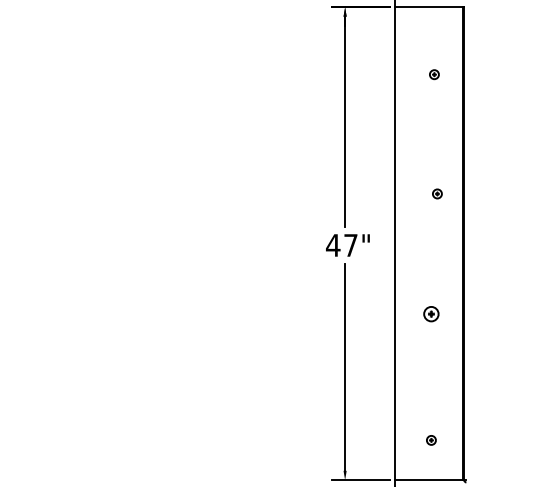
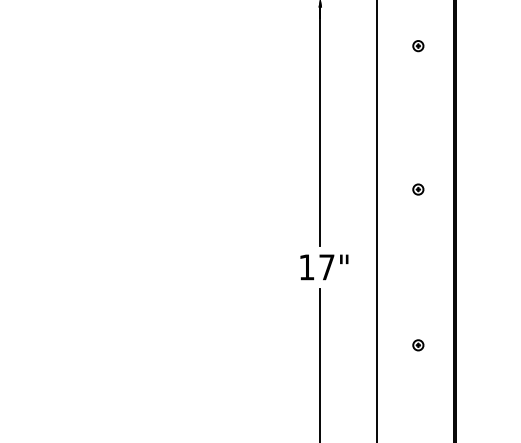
part: (434, 74) -> (418, 45), moved
part: (437, 193) -> (418, 189), moved
text: (333, 245) -> (307, 267), 47" -> 17"
part: (431, 313) -> (418, 344), size x0.62

